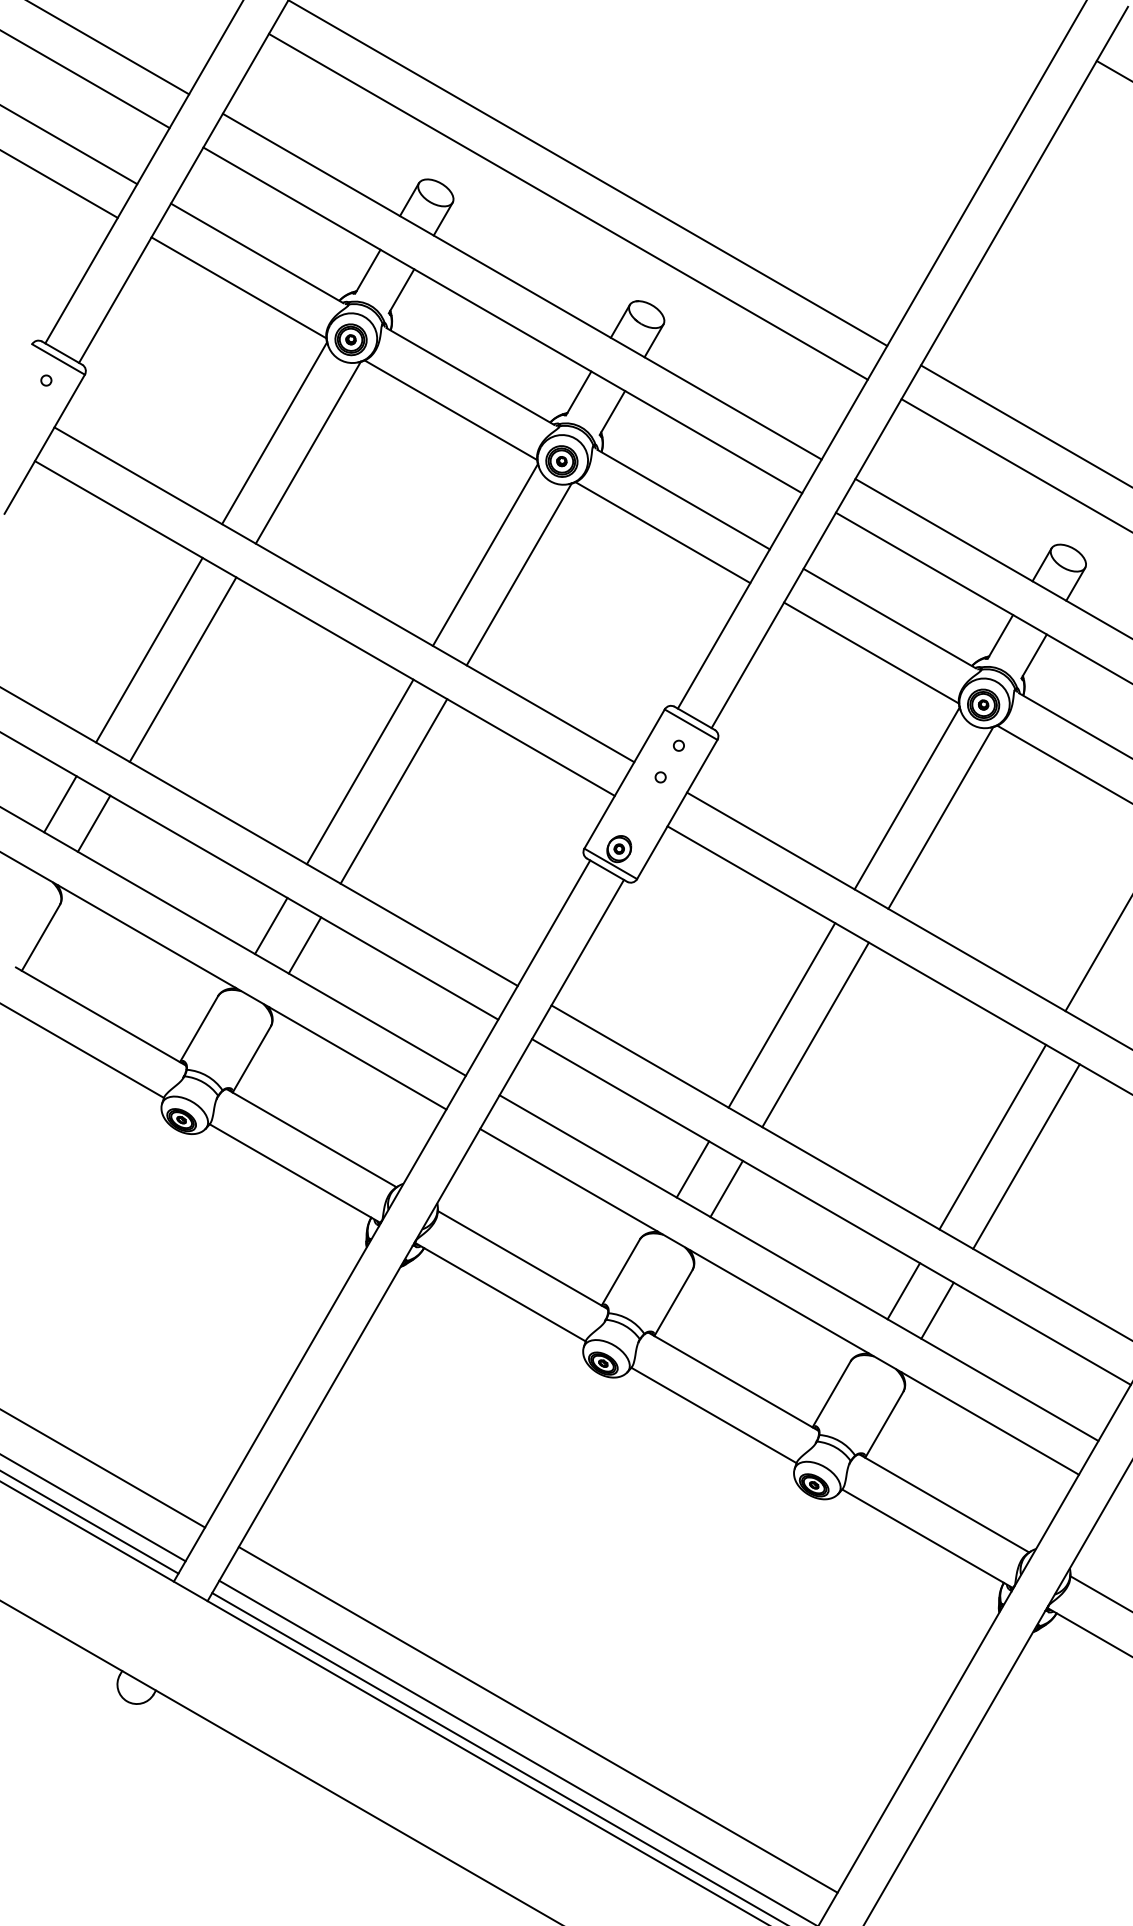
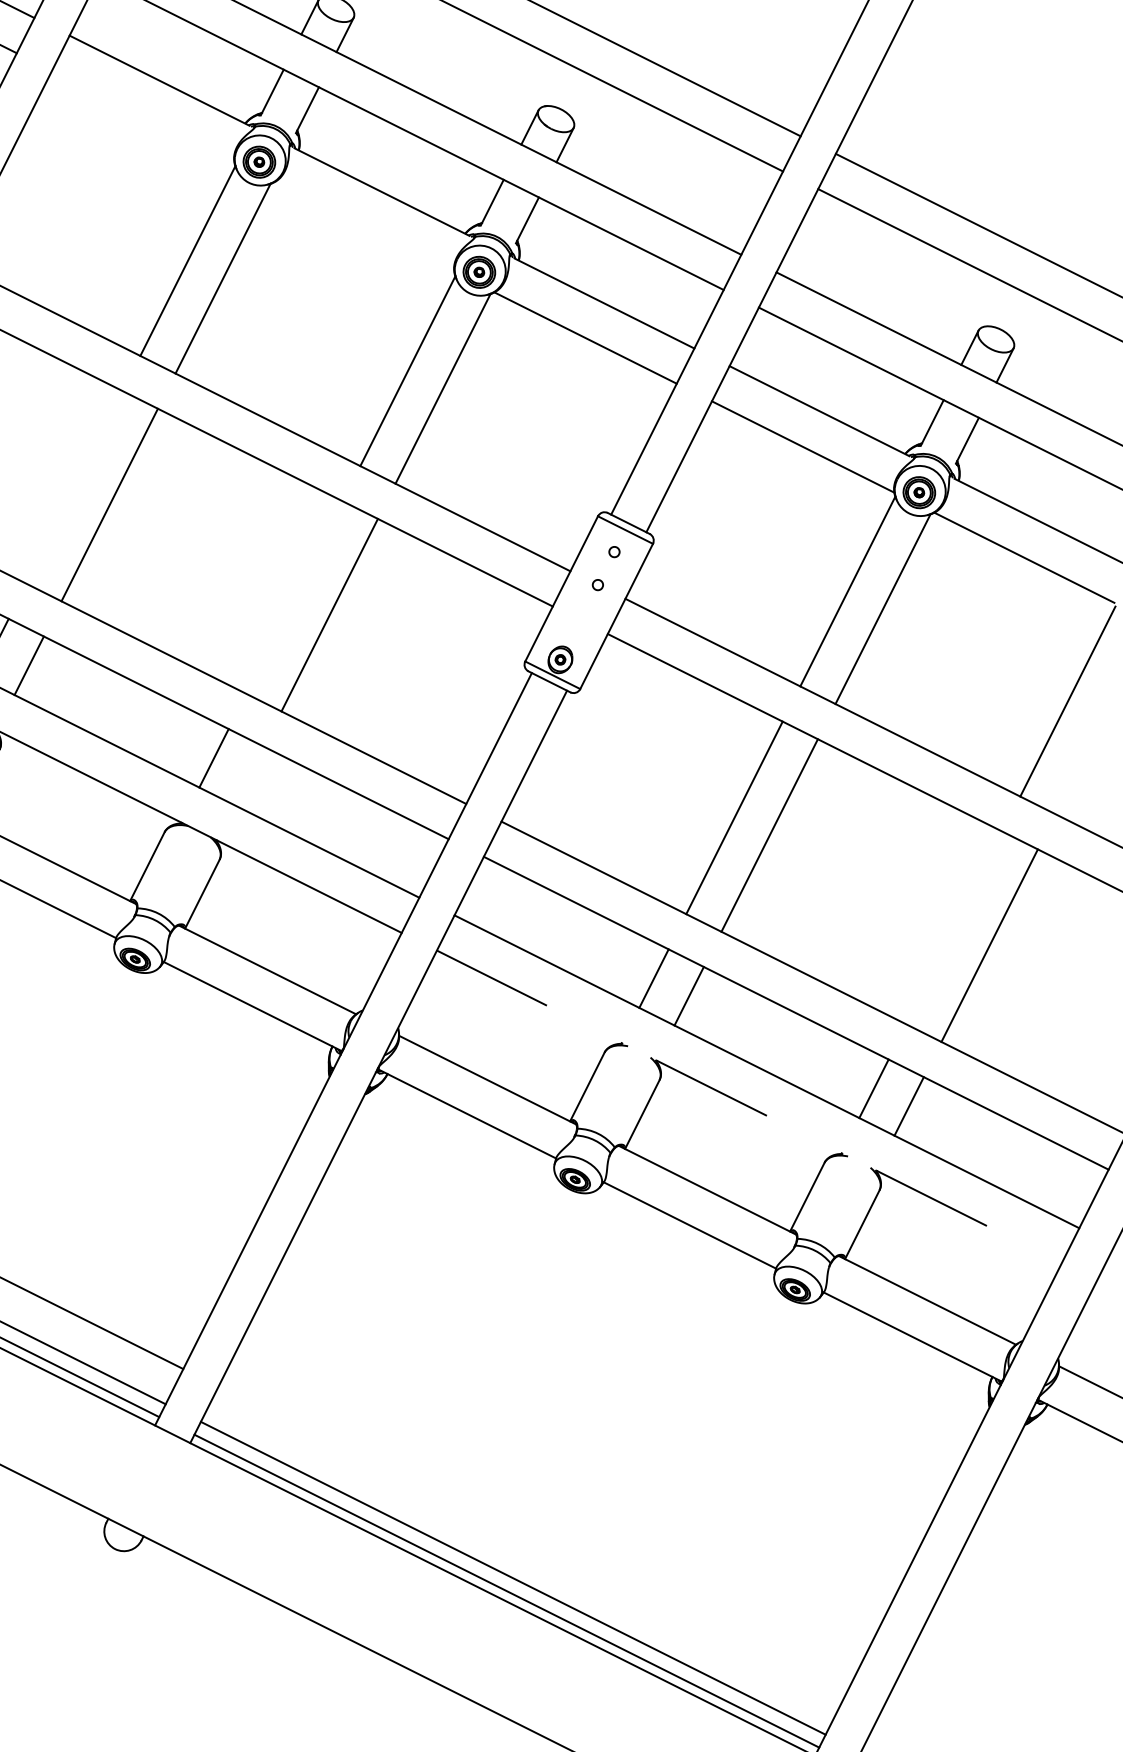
line: (238, 287) -> (142, 116), removed
line: (450, 410) -> (363, 227), removed
line: (149, 649) -> (74, 486), removed
line: (359, 771) -> (293, 597), removed
line: (304, 945) -> (248, 775), removed
line: (992, 1136) -> (954, 927), removed
line: (779, 1301) -> (749, 1106), solid -> dashed
line: (537, 1719) -> (530, 1542), removed

